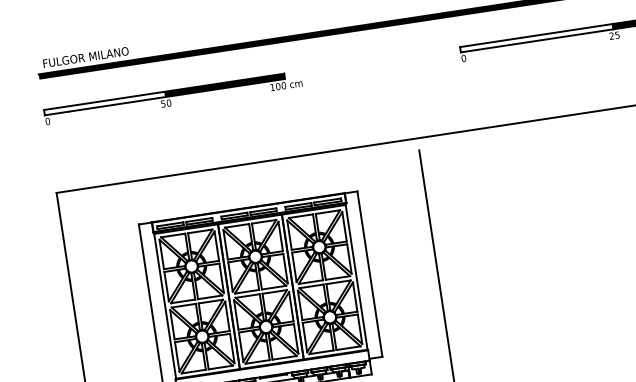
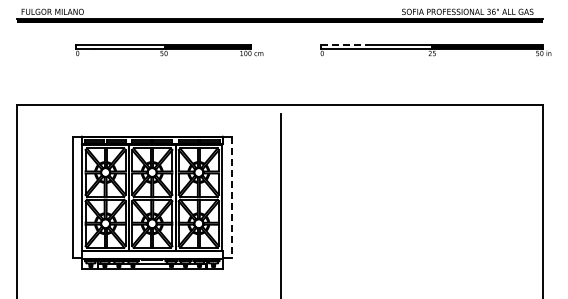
line: (491, 41) -> (343, 44), solid -> dashed
part: (173, 98) -> (169, 50), moved
line: (369, 274) -> (231, 197), solid -> dashed

